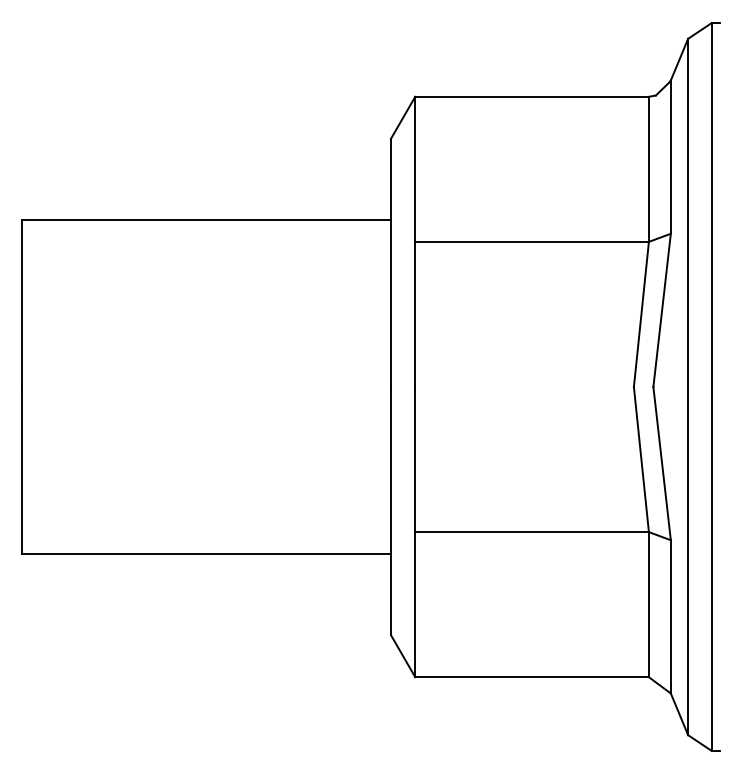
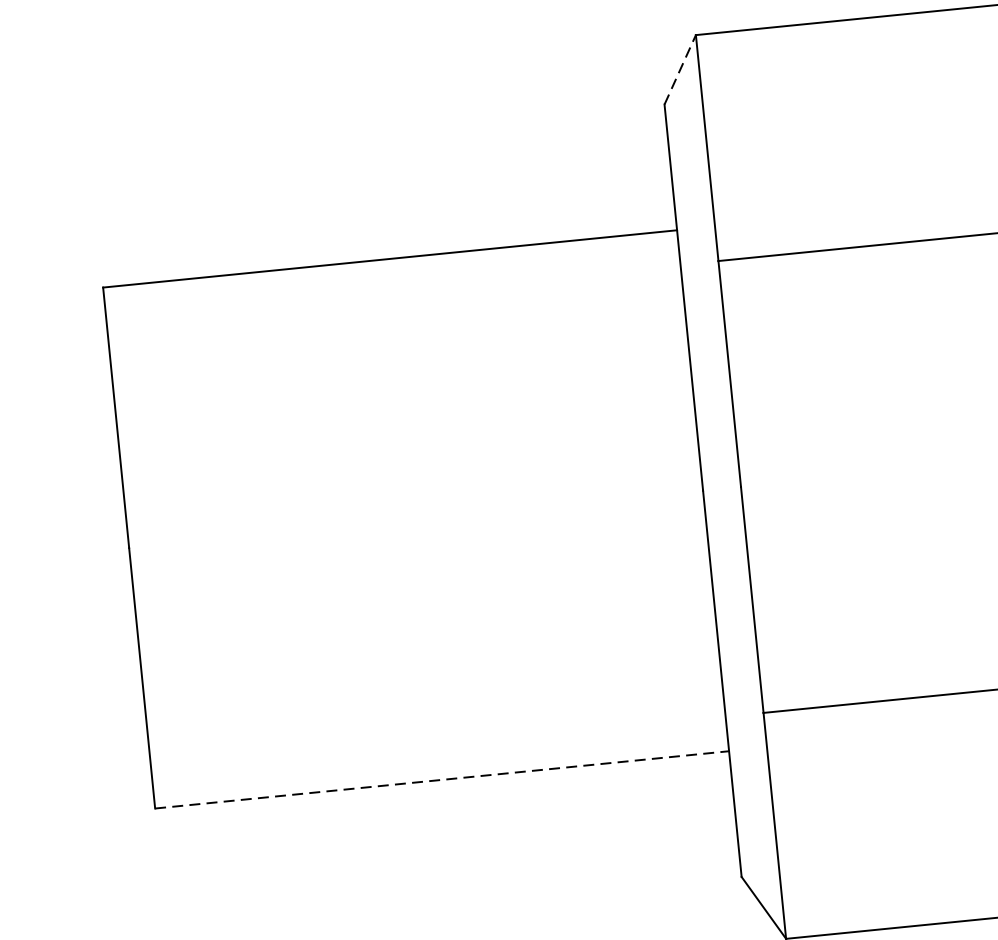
line: (403, 117) -> (680, 69), solid -> dashed
line: (207, 554) -> (443, 780), solid -> dashed

